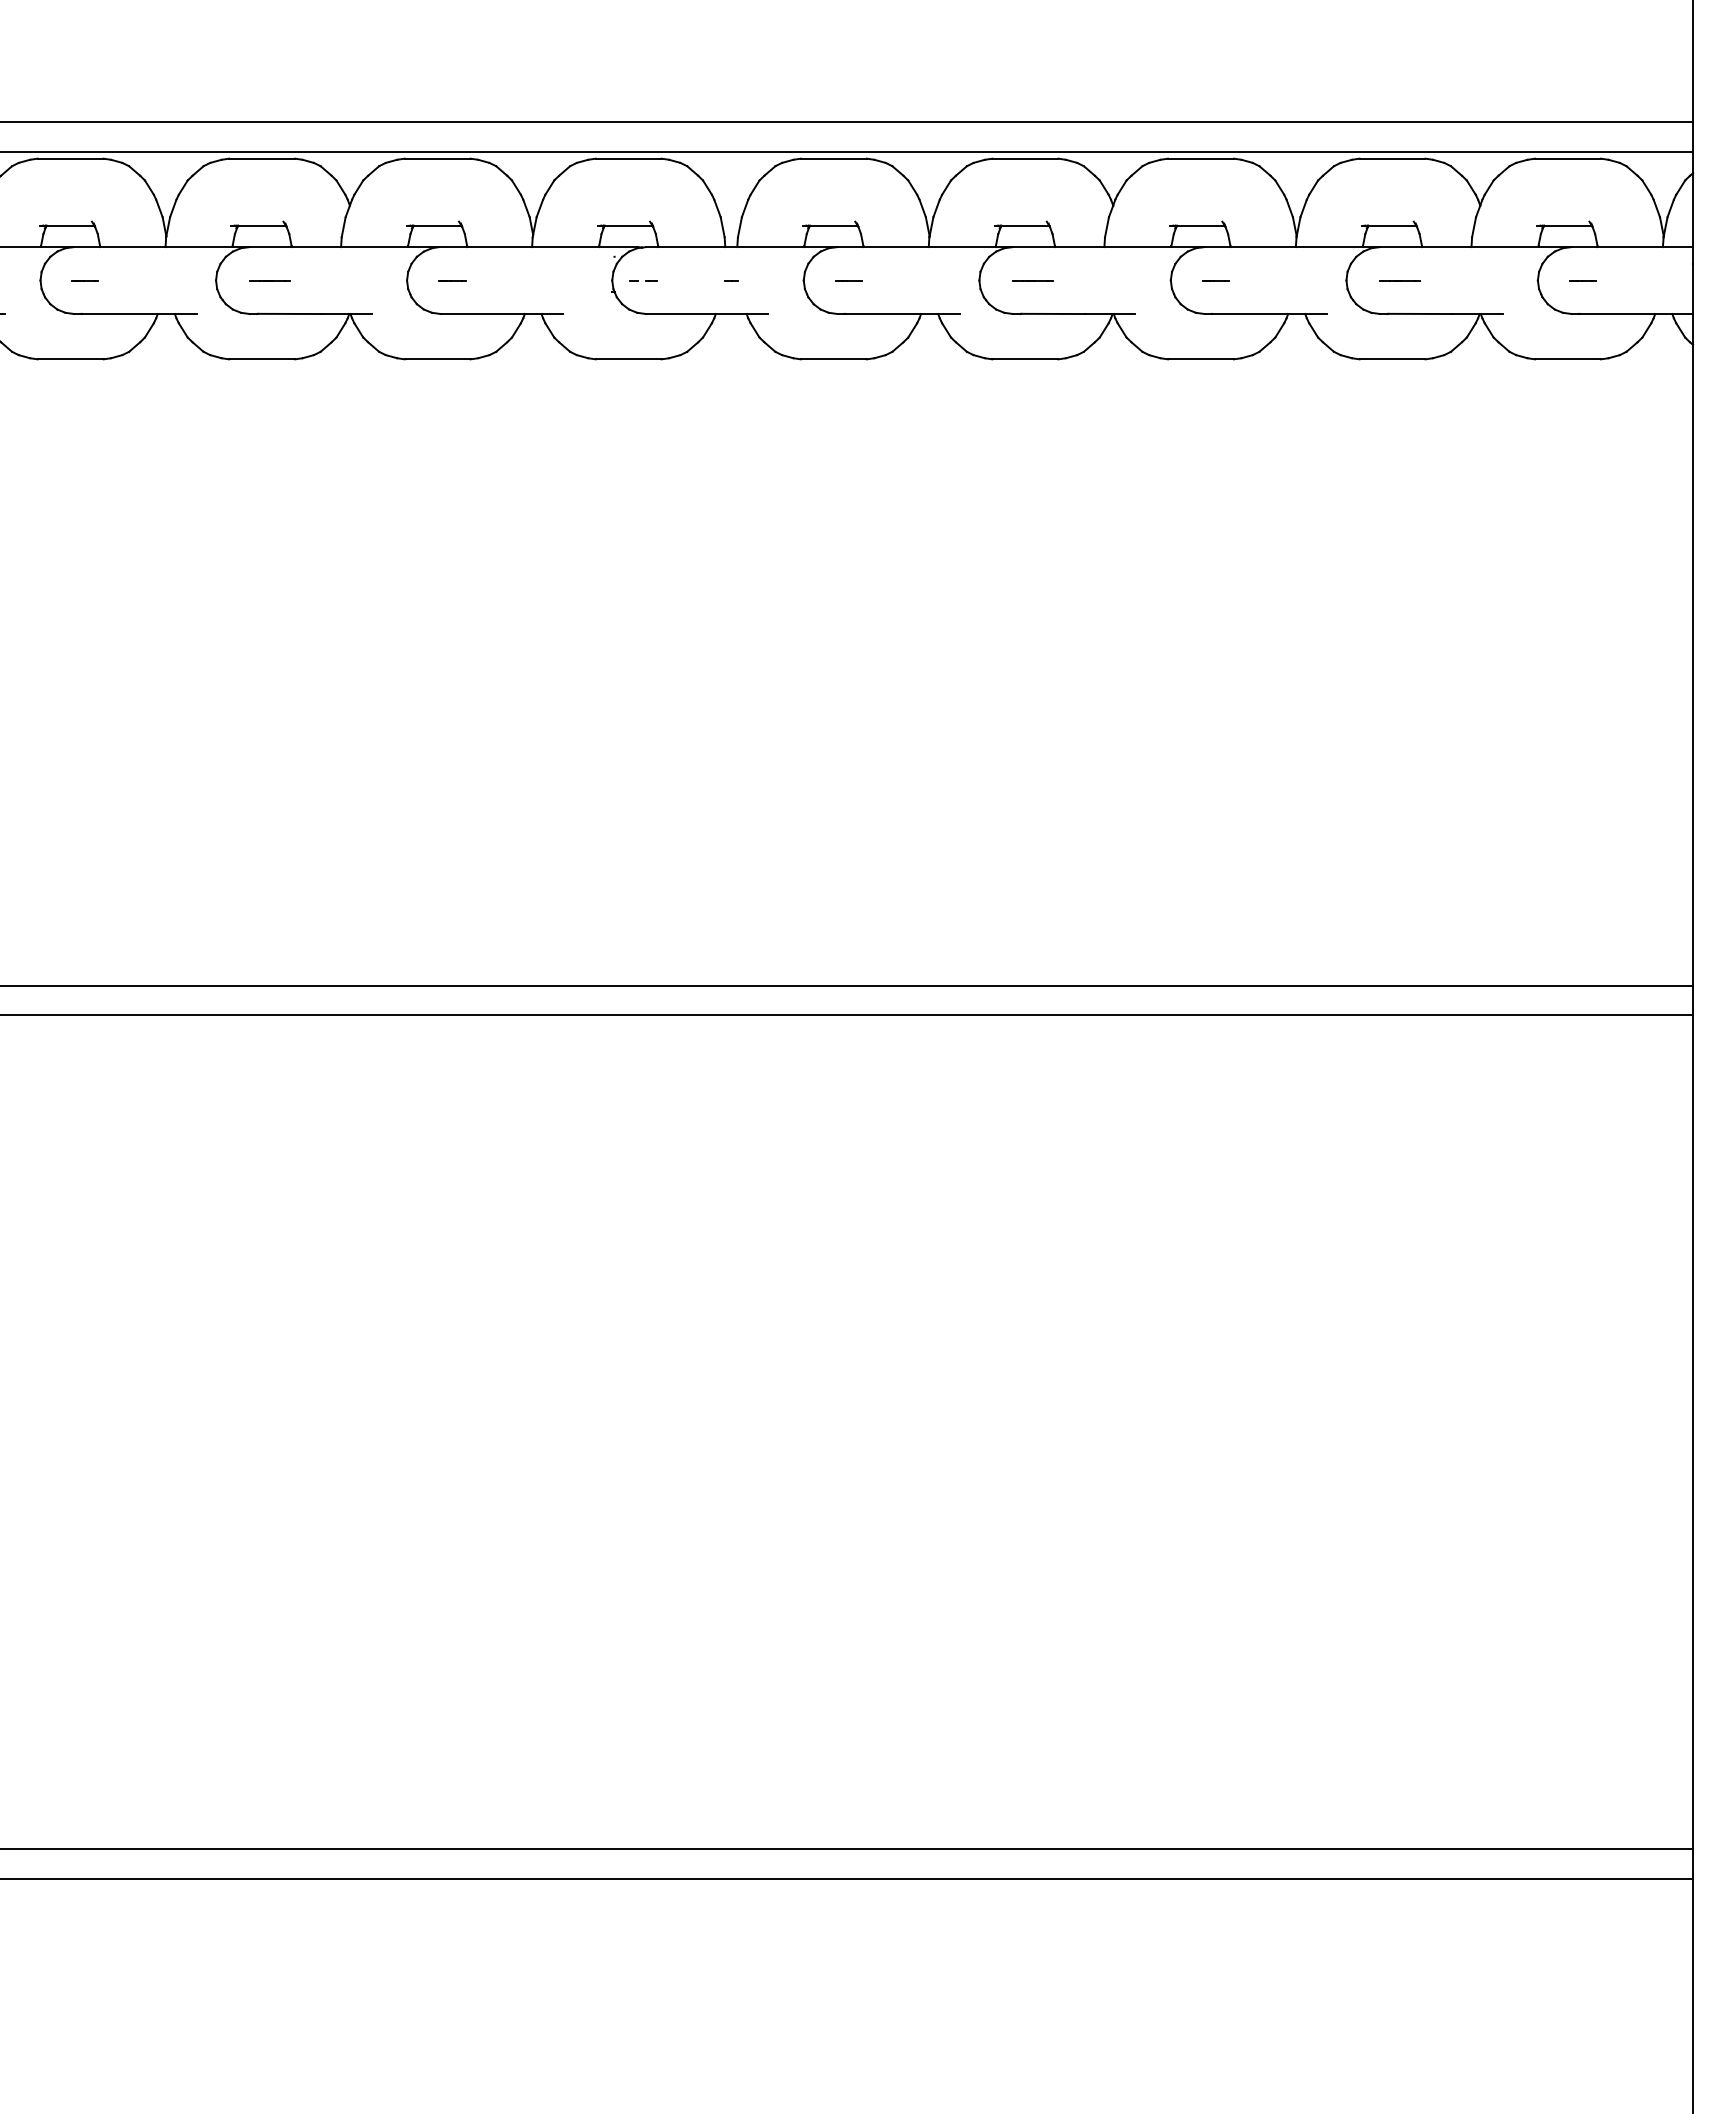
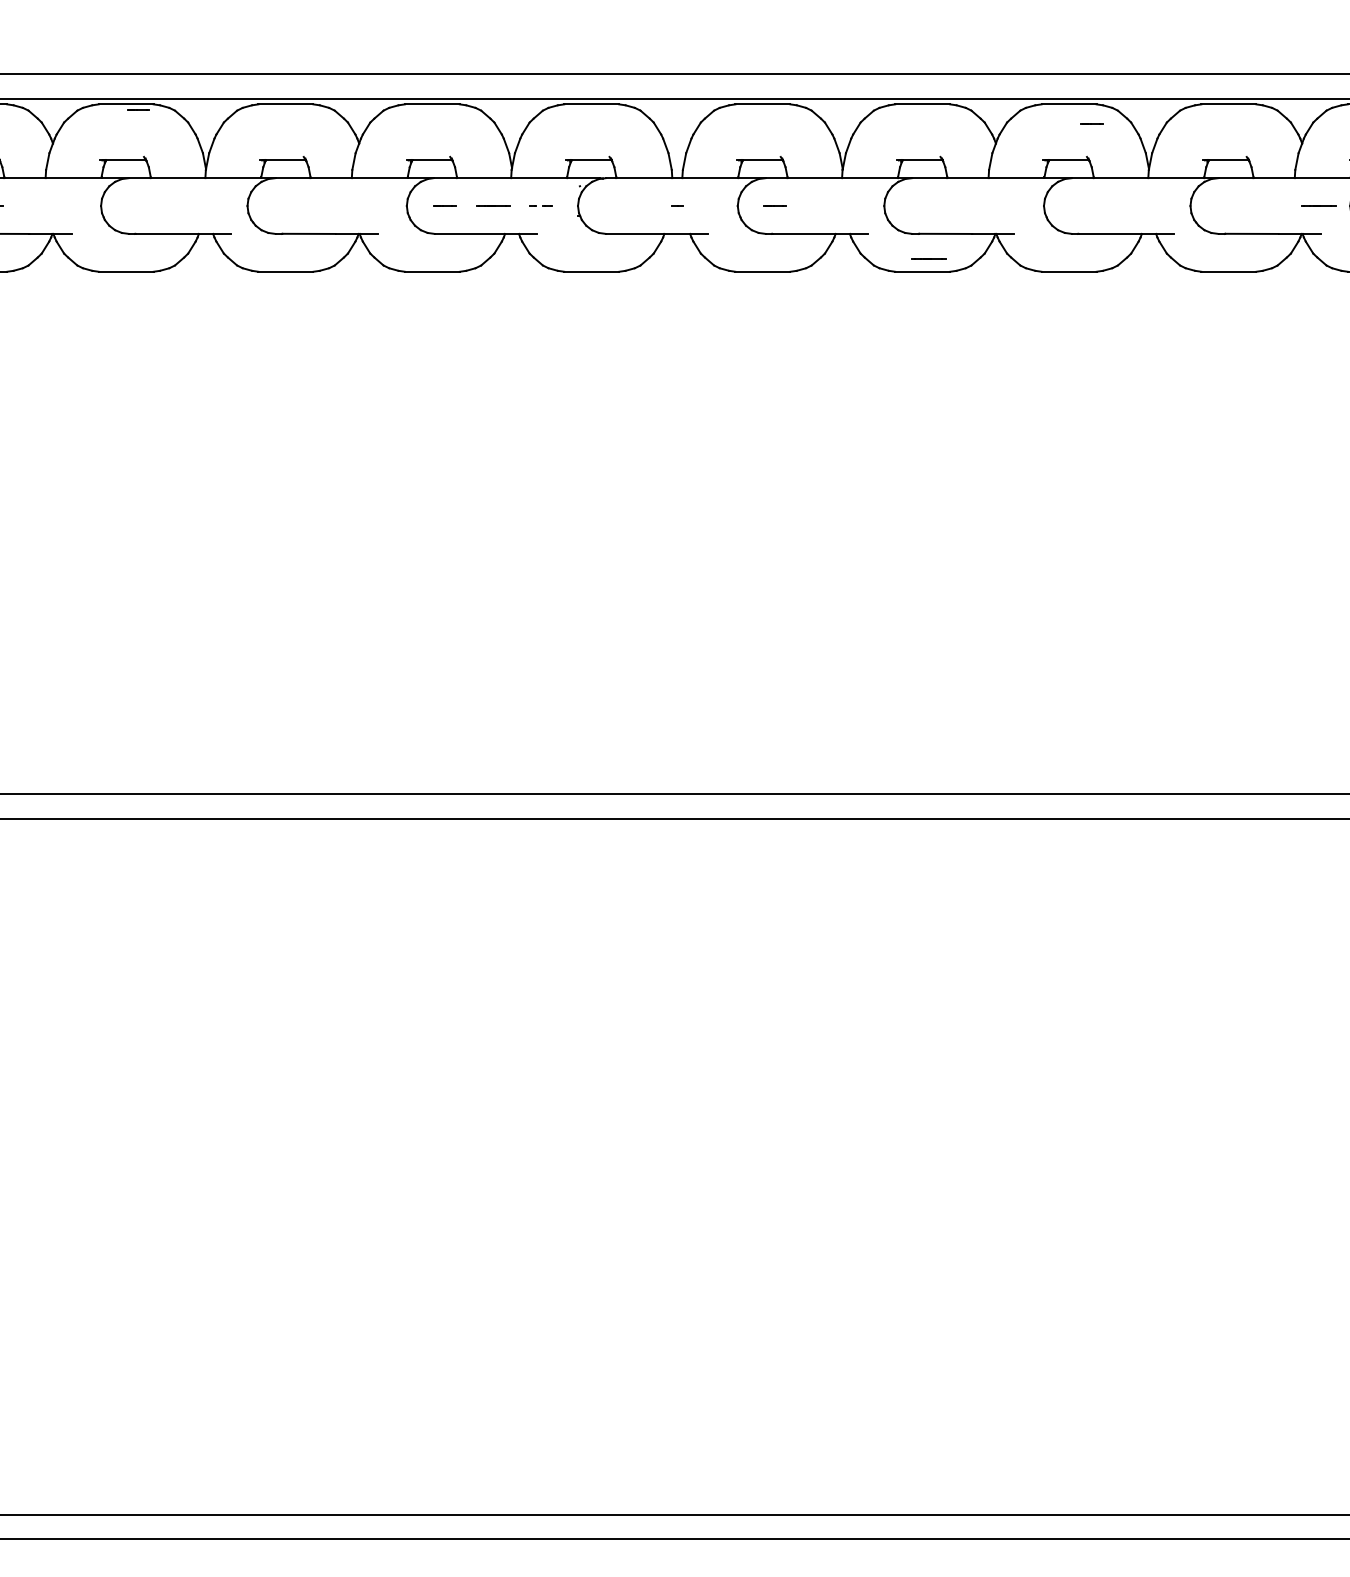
line: (84, 280) -> (137, 110), moved
line: (269, 280) -> (493, 205), moved
line: (645, 280) -> (542, 205), moved
line: (1032, 280) -> (928, 259), moved
line: (1215, 280) -> (1092, 124), moved
line: (1399, 280) -> (1318, 205), moved

